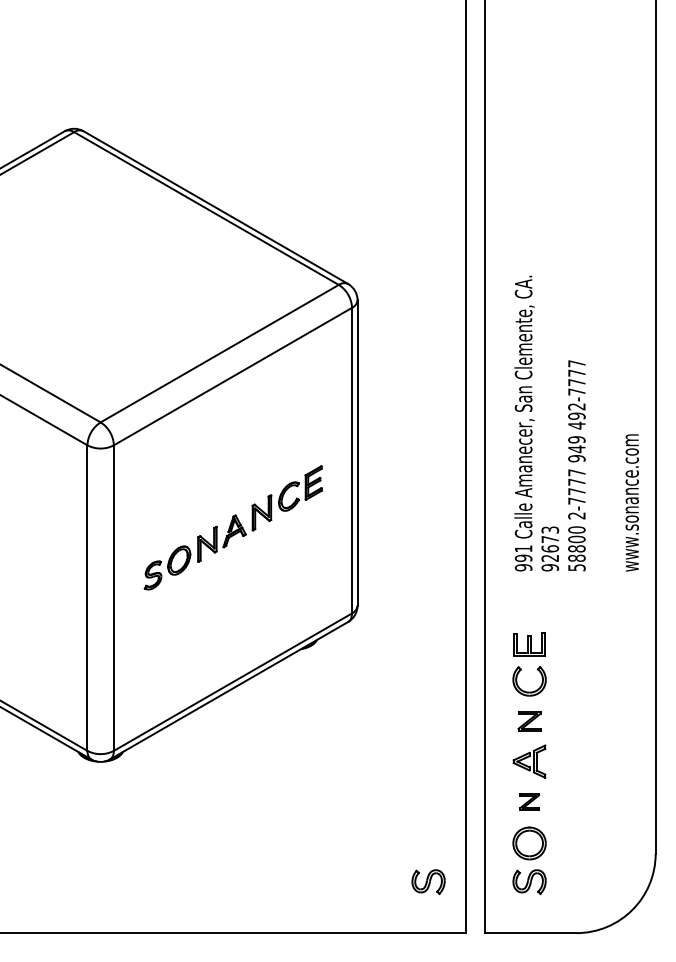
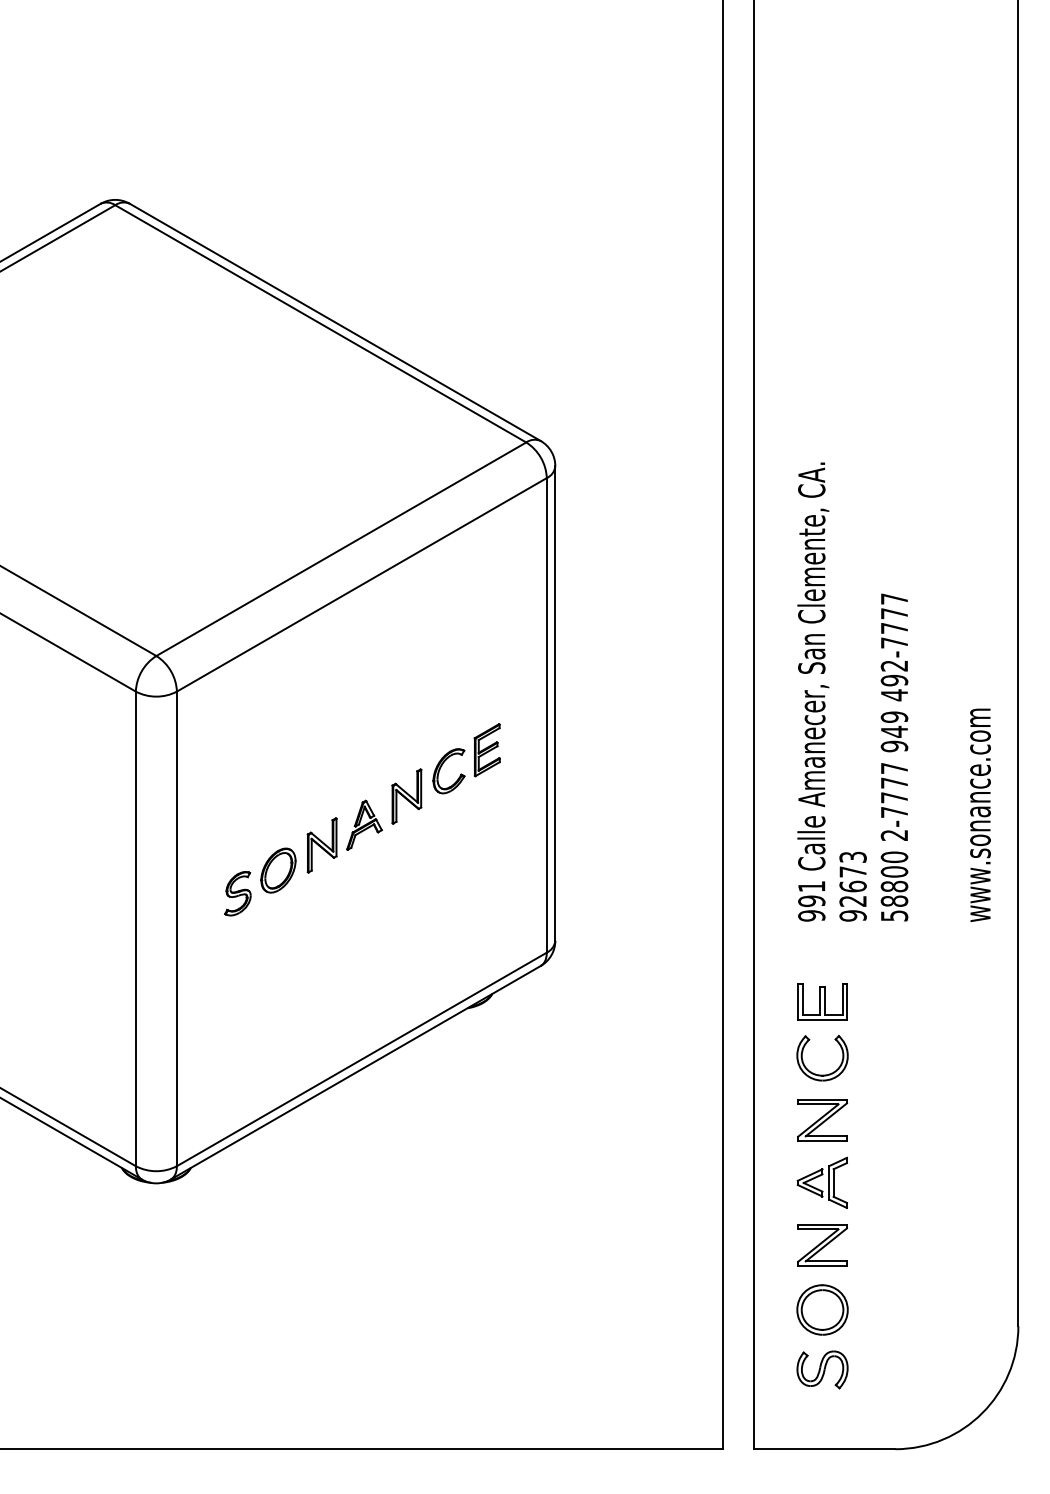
text: (576, 423) -> (893, 691), moved
part: (529, 721) -> (822, 1120), size x1.43
part: (529, 801) -> (822, 1244), size x1.67
part: (428, 881) -> (665, 1369), removed

